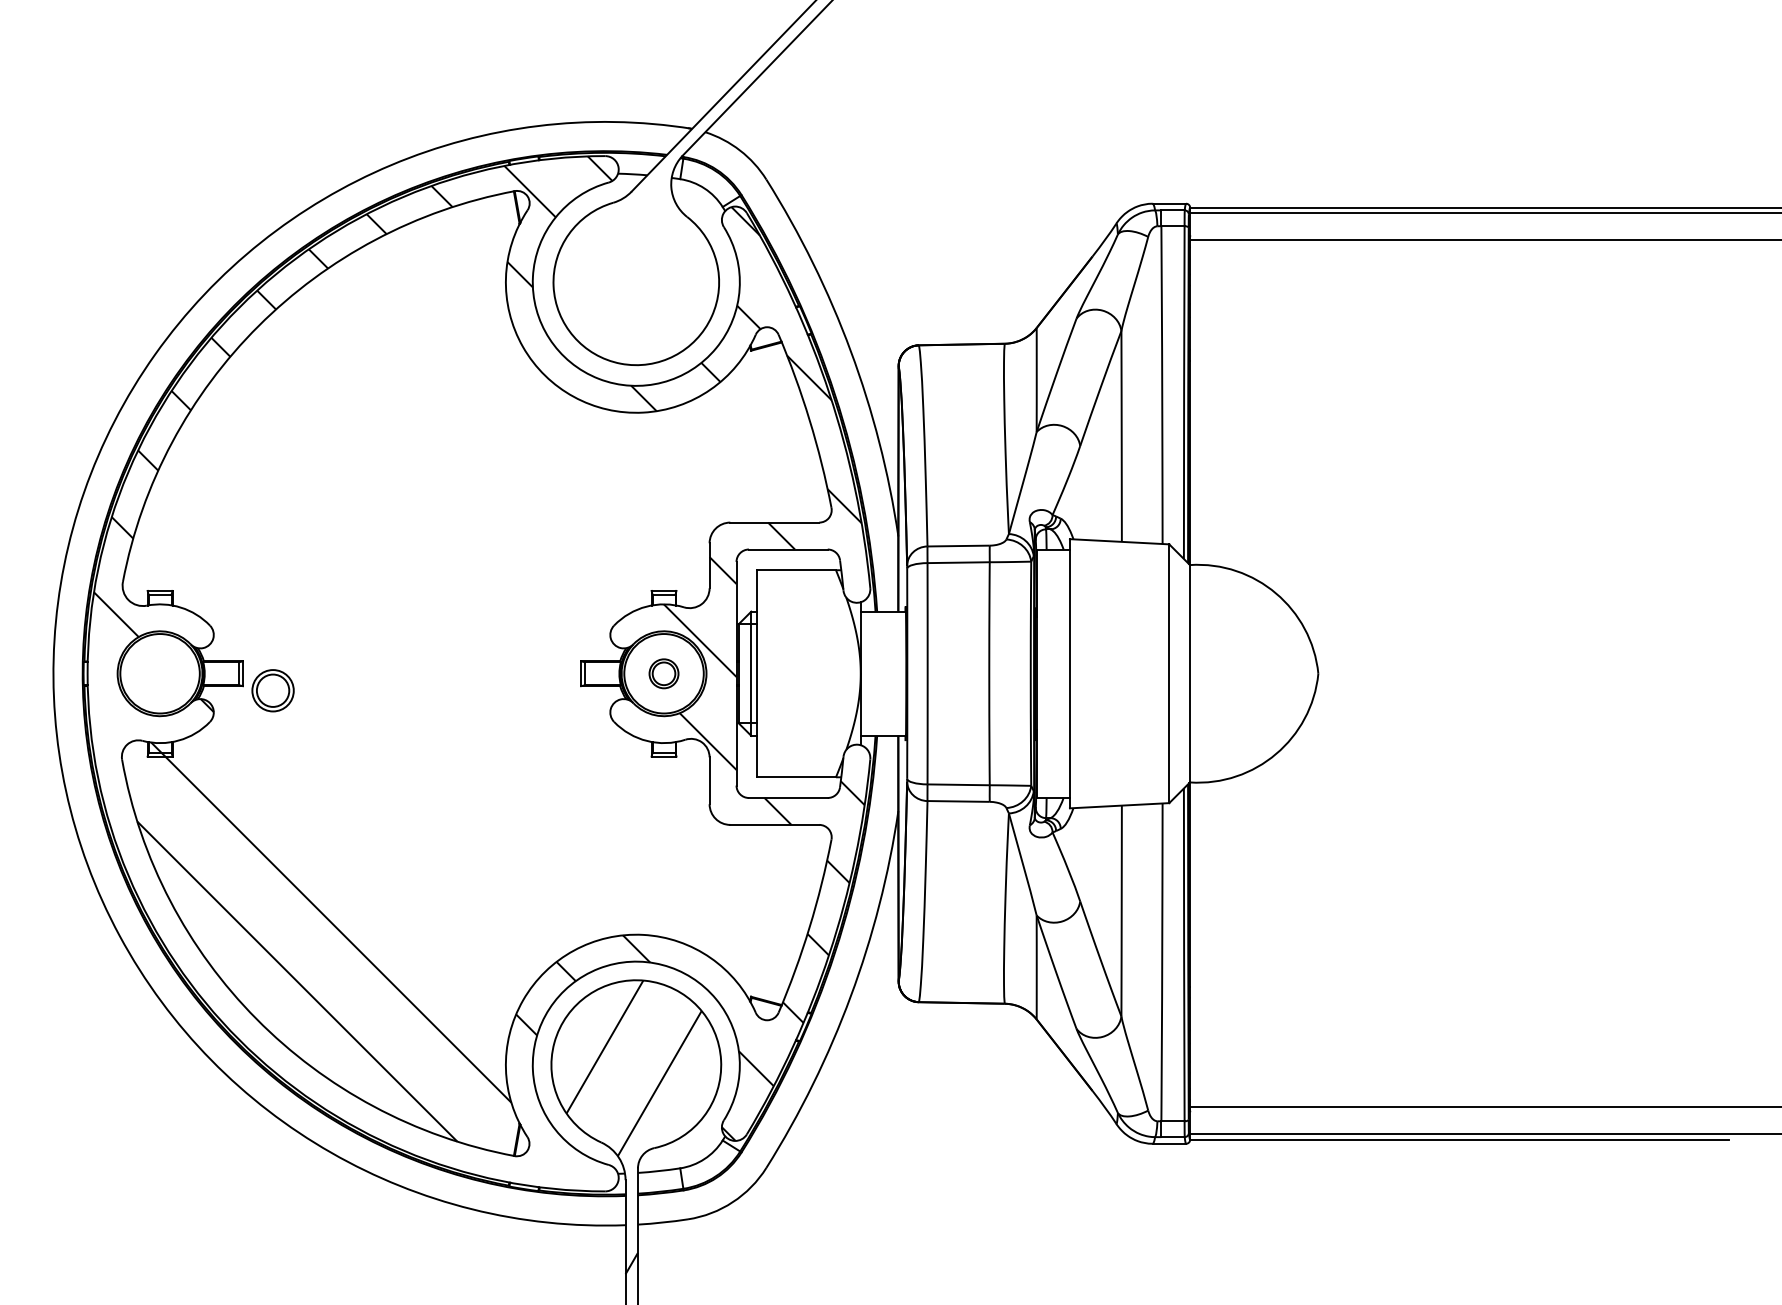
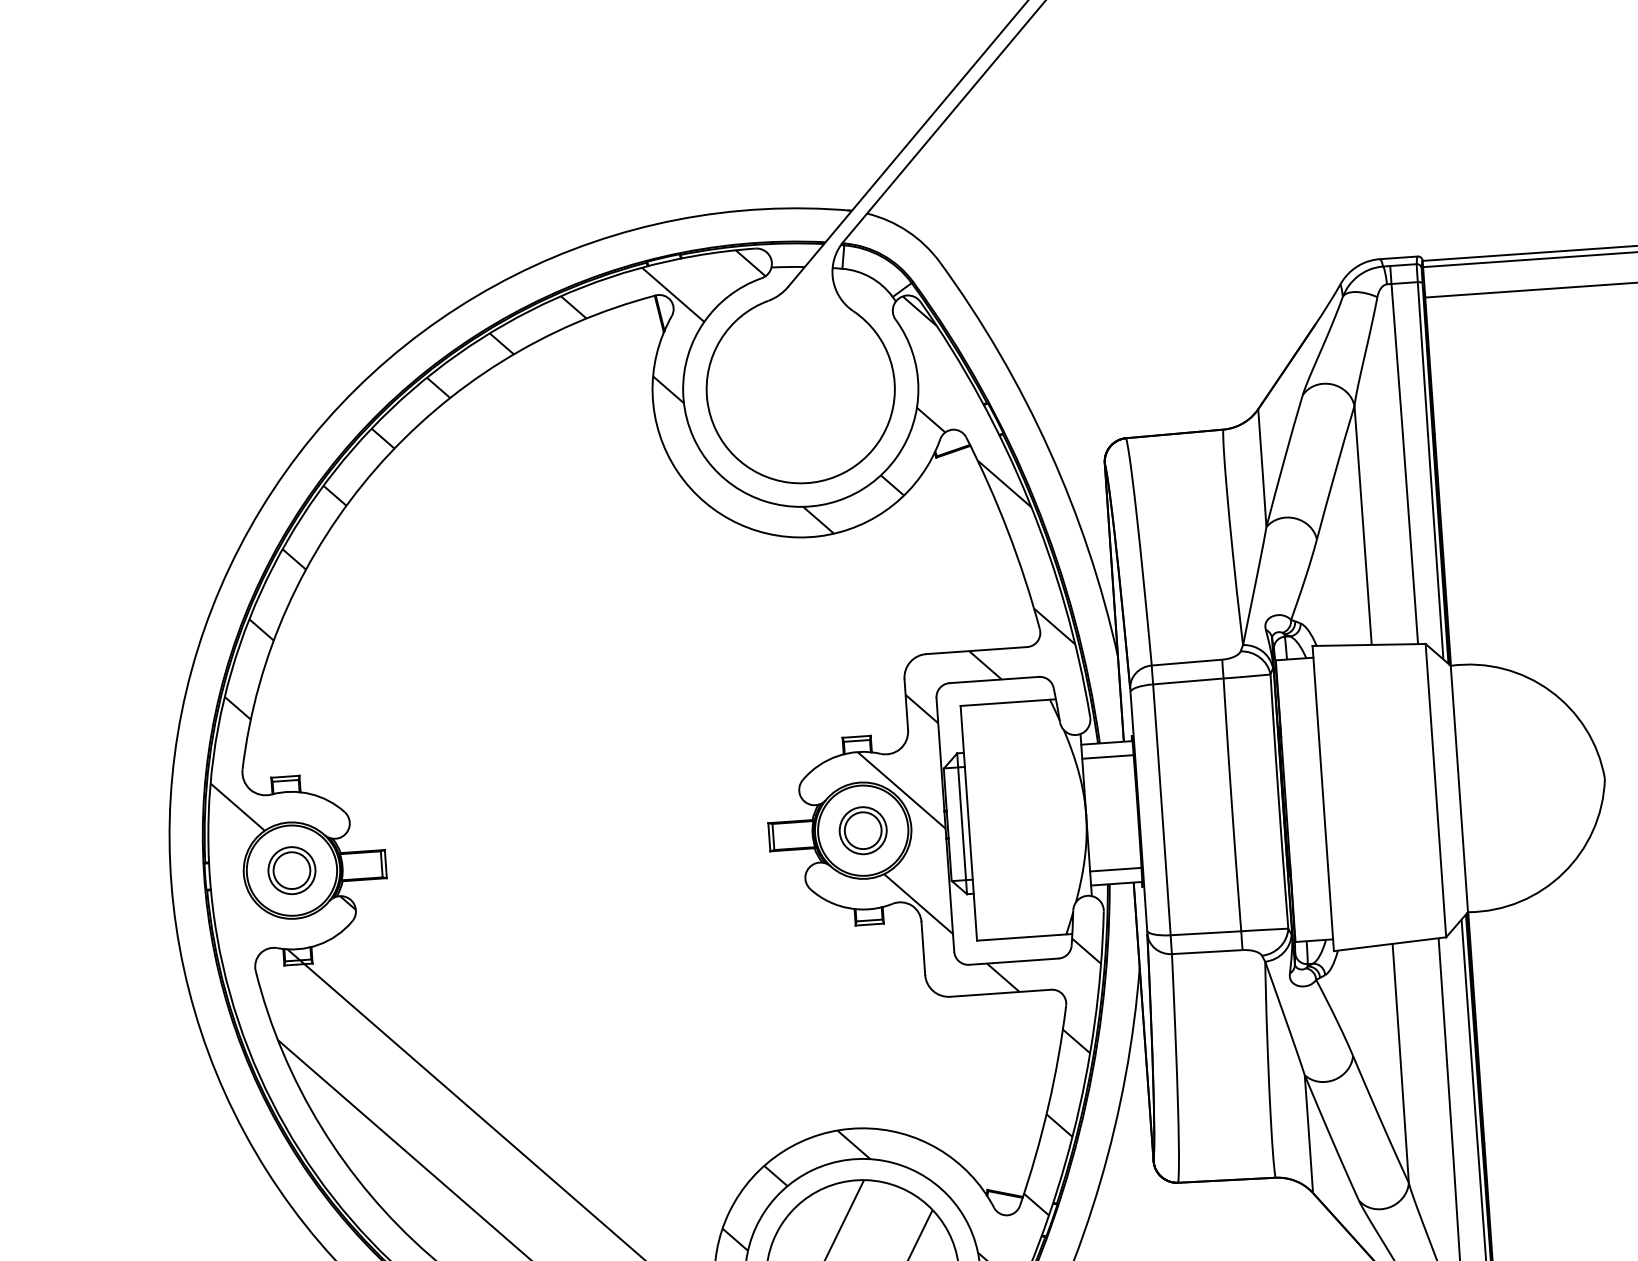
line: (883, 624) -> (1108, 757), added
part: (663, 673) -> (862, 830), size x1.43
part: (272, 690) -> (291, 870), moved
line: (883, 723) -> (1115, 869), added

